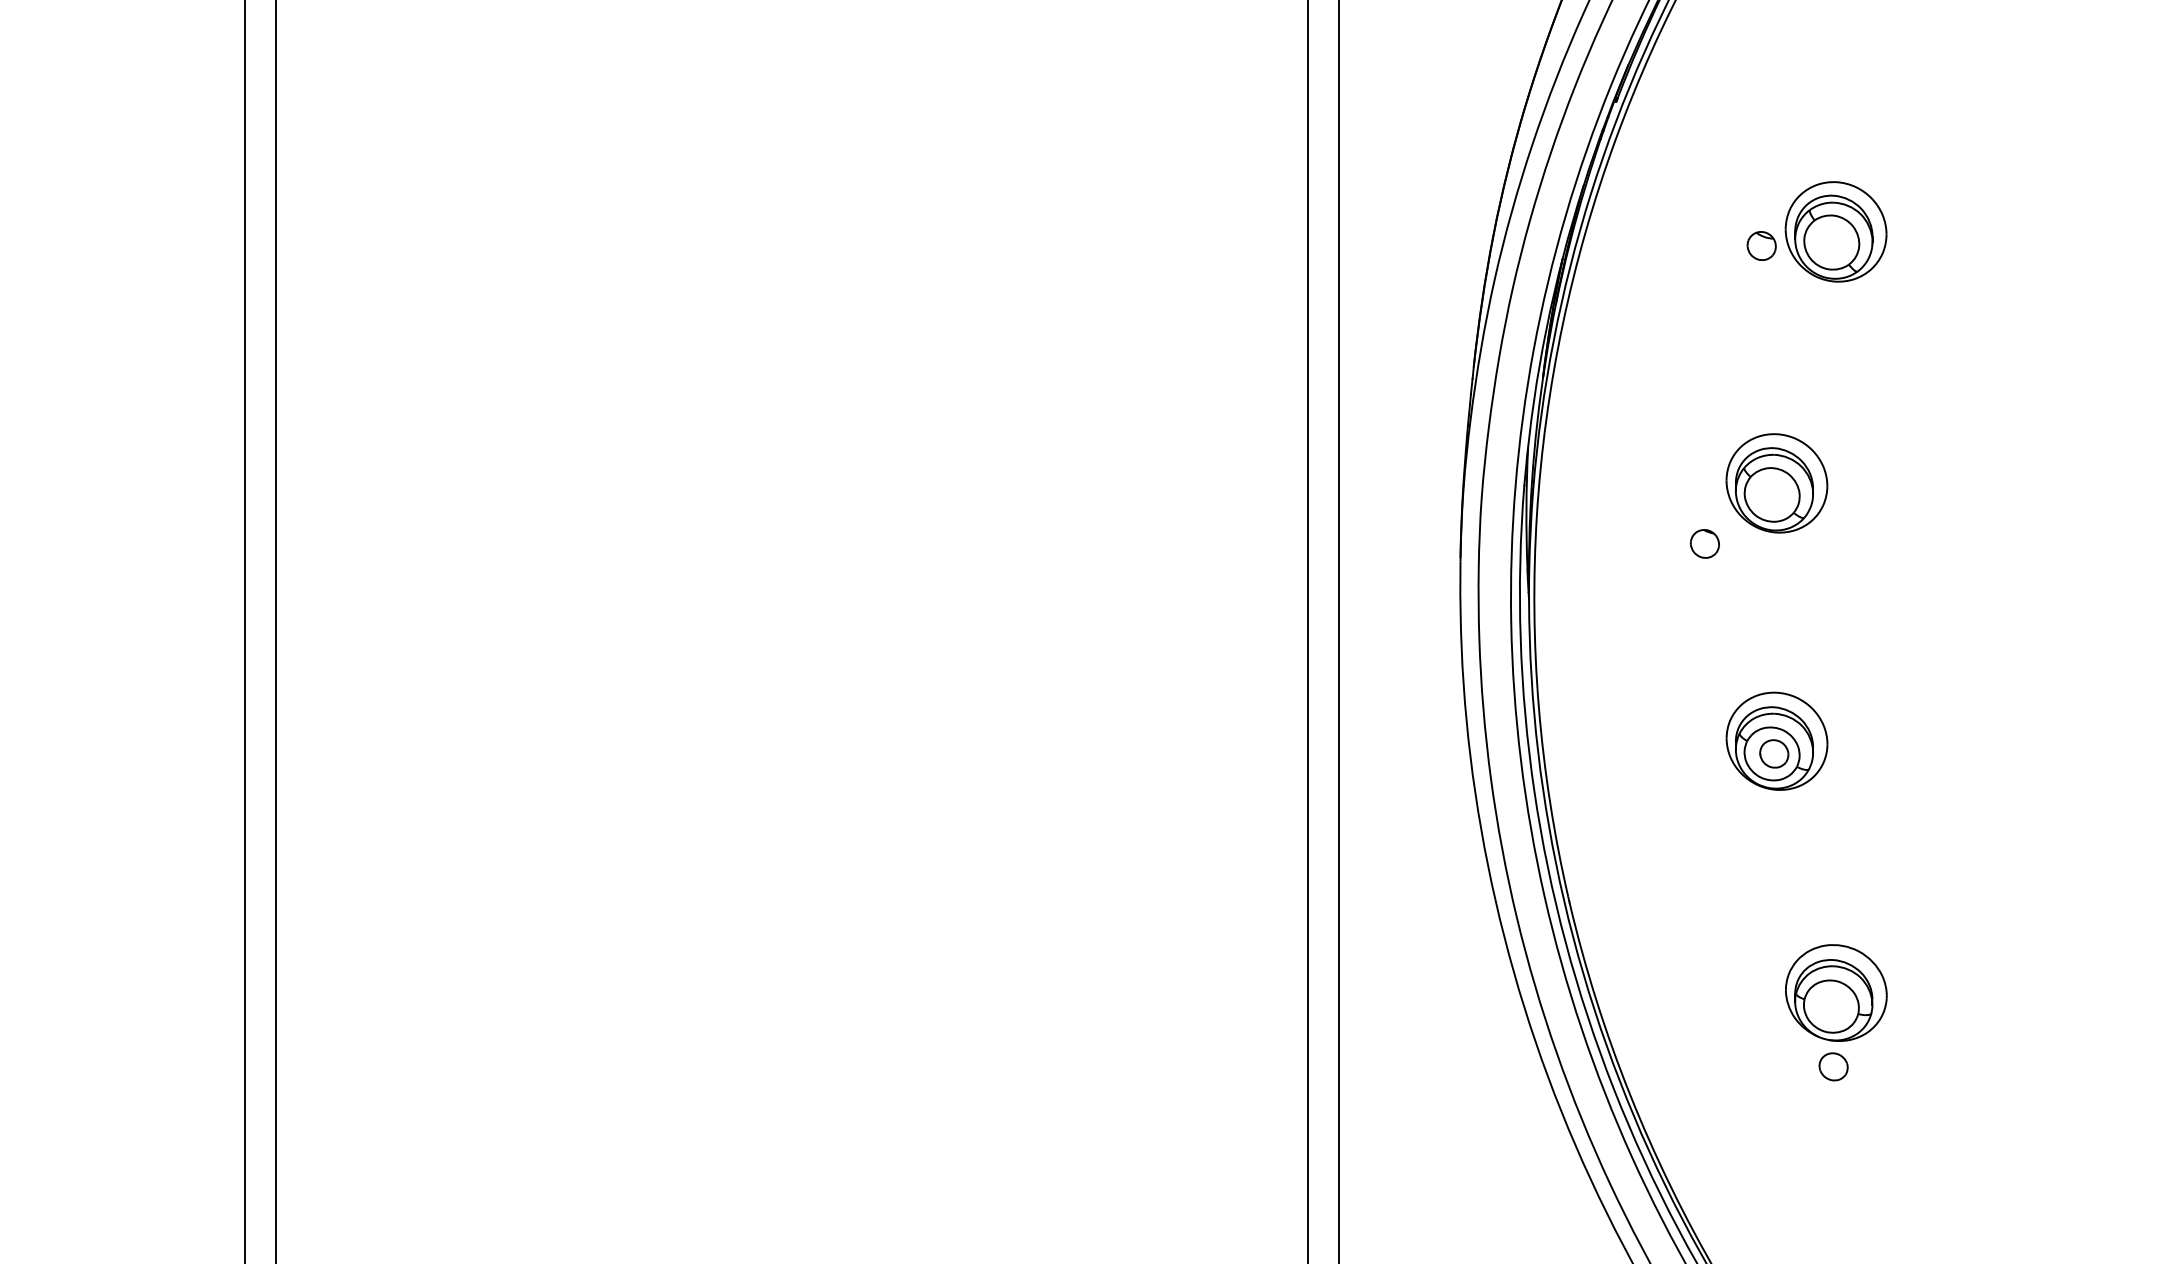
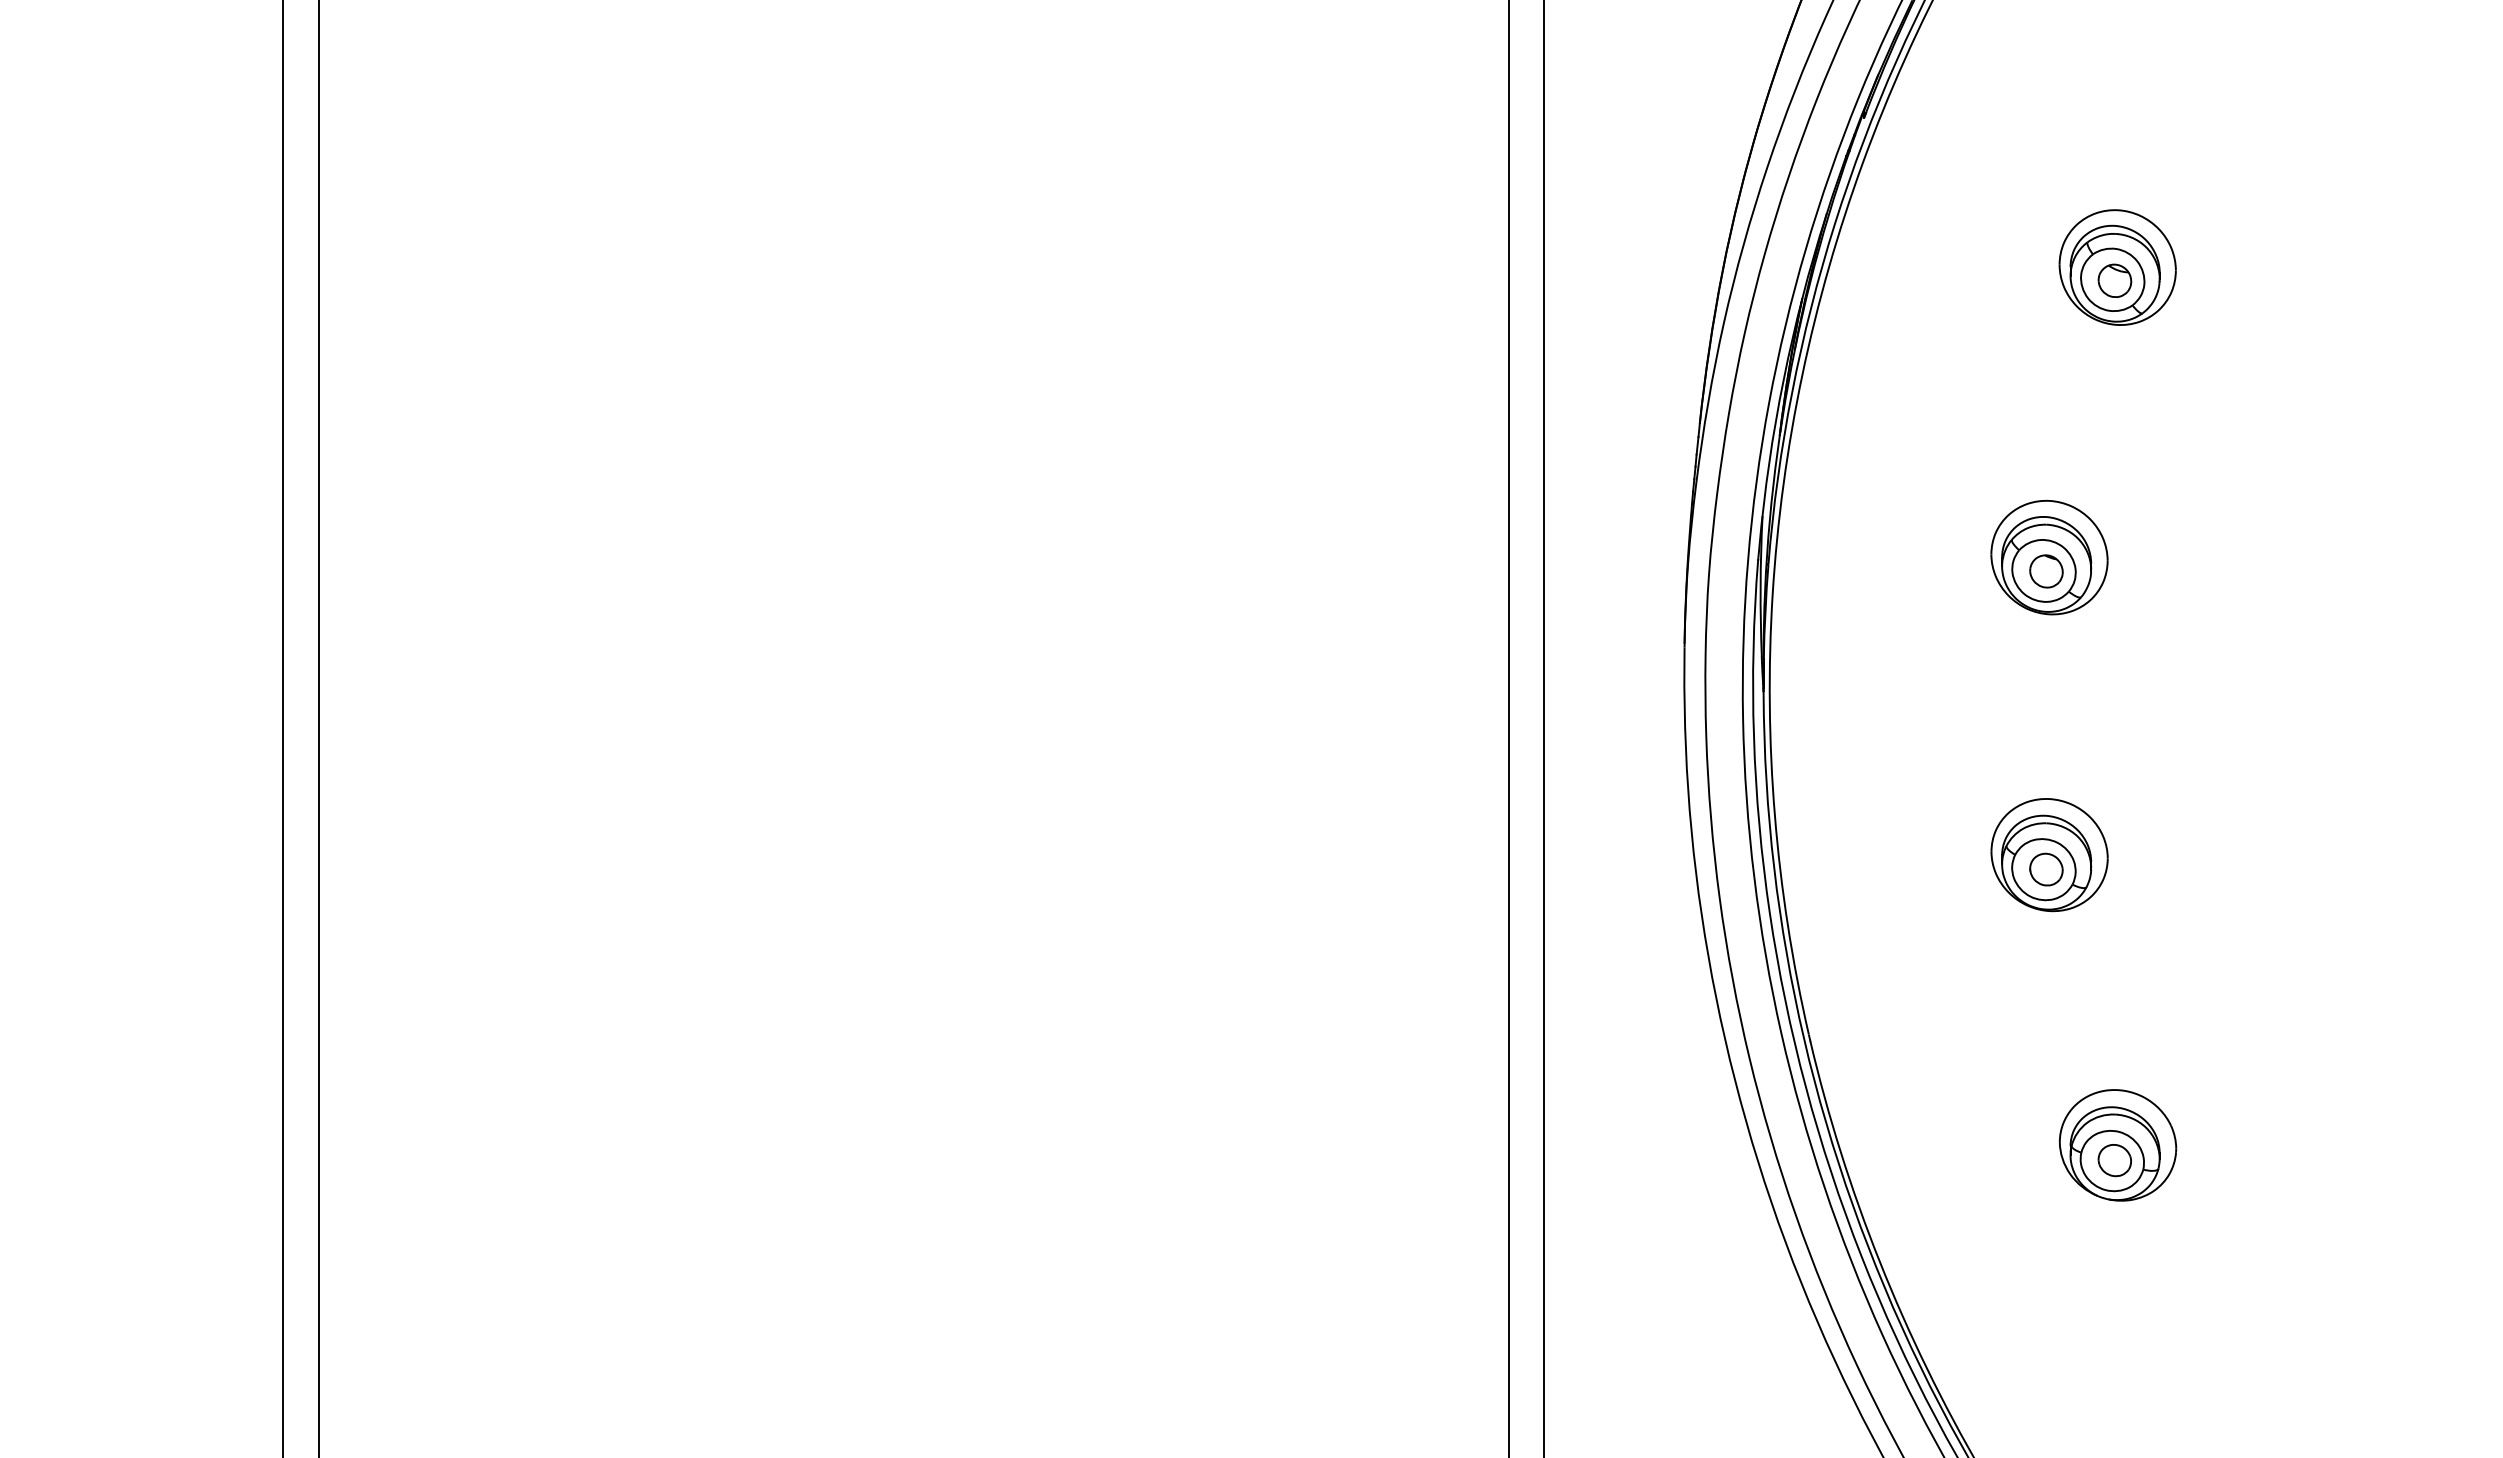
part: (1761, 245) -> (2114, 280), moved
part: (1704, 543) -> (2046, 571), moved
part: (1833, 1066) -> (2114, 1160), moved

